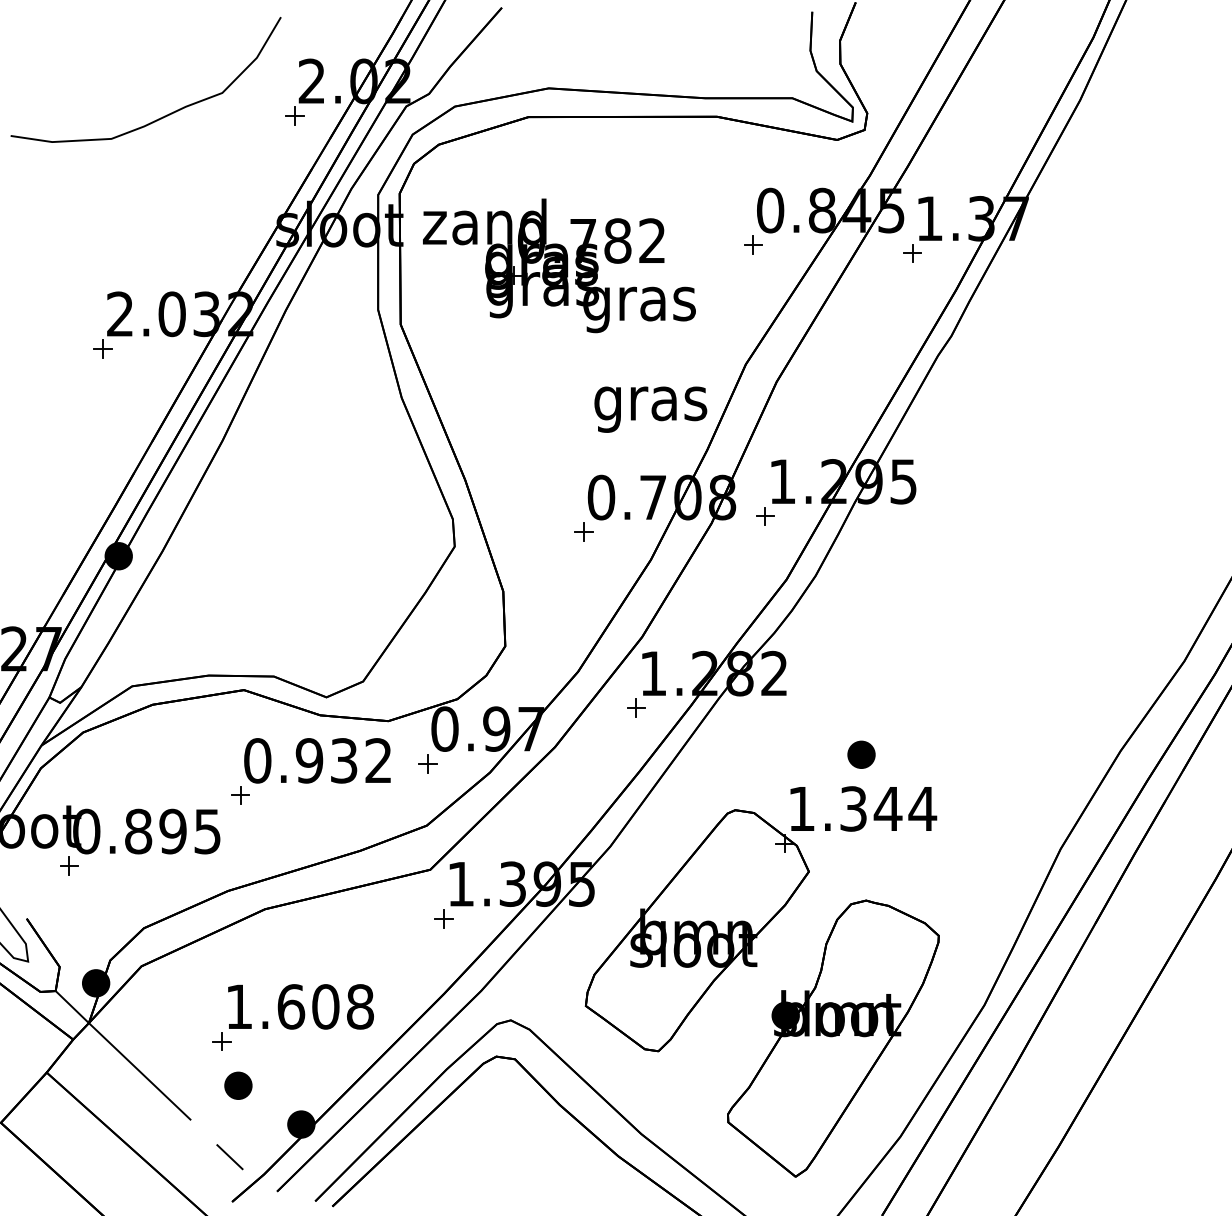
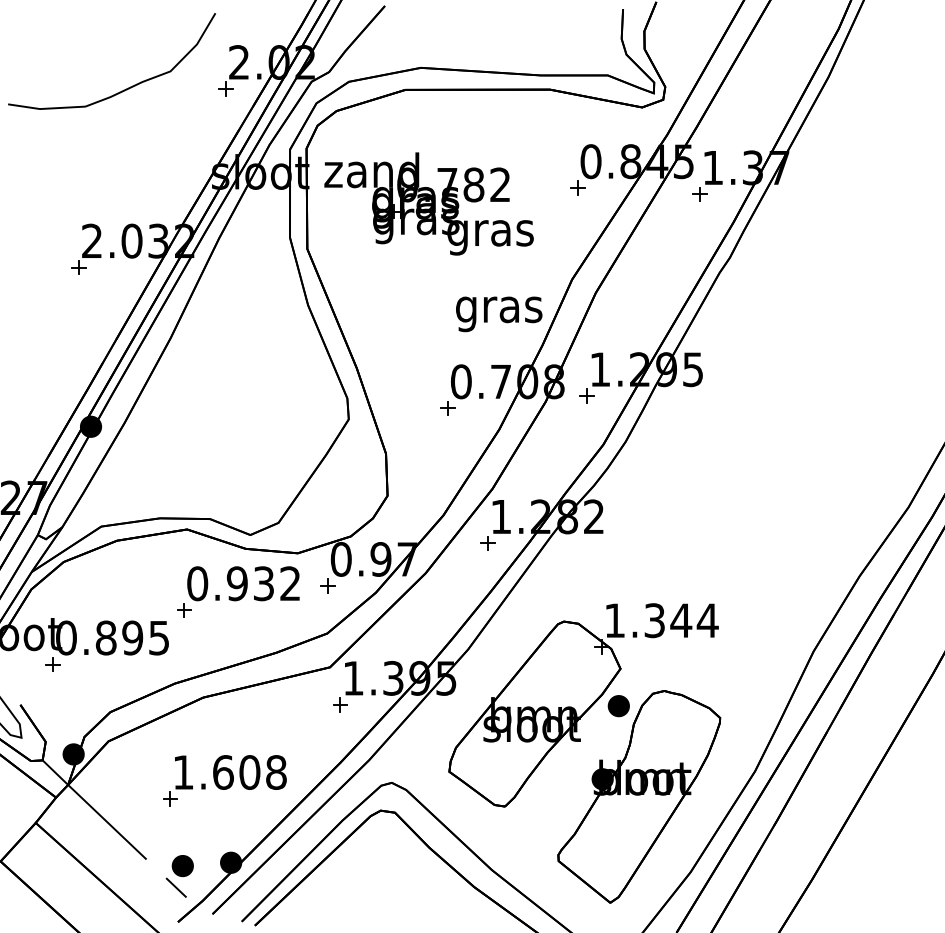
part: (861, 755) -> (618, 706), moved
part: (237, 1086) -> (182, 866), moved

